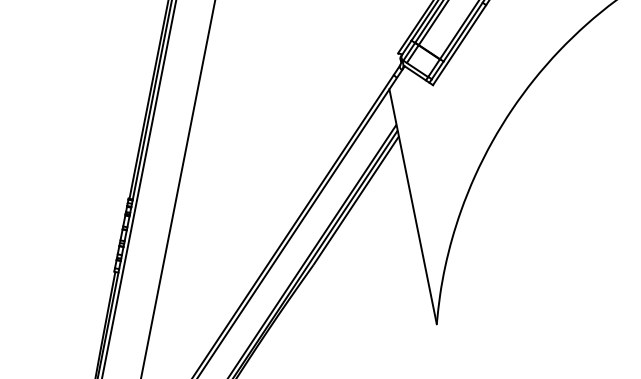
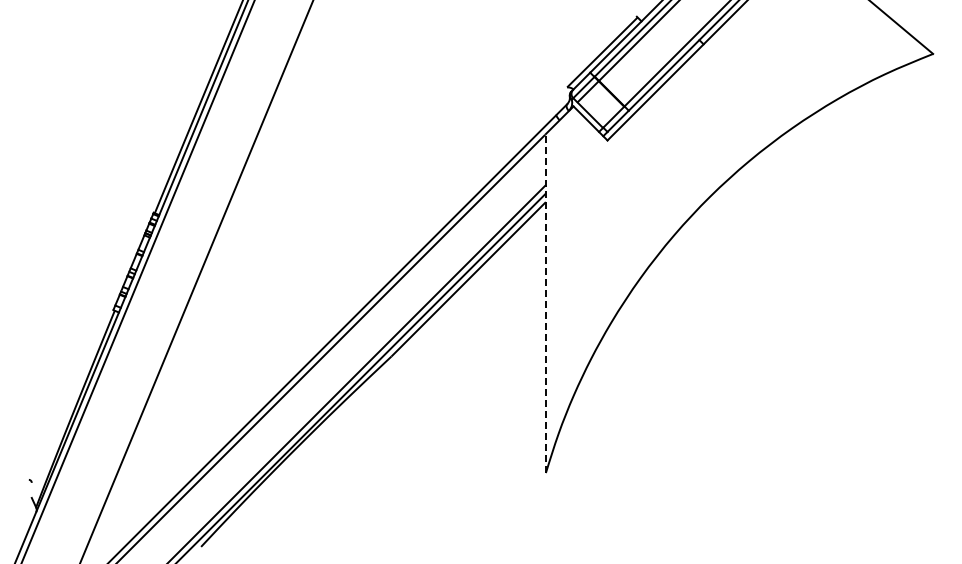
line: (412, 206) -> (545, 303), solid -> dashed

